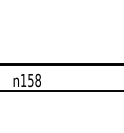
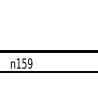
text: (38, 80) -> (30, 63), 158 -> 159

